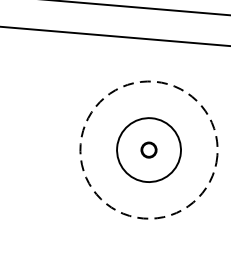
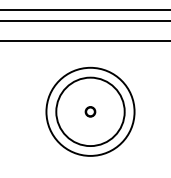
circle: (149, 149) -> (90, 111), dashed -> solid
circle: (149, 149) -> (90, 111), size x1.67

